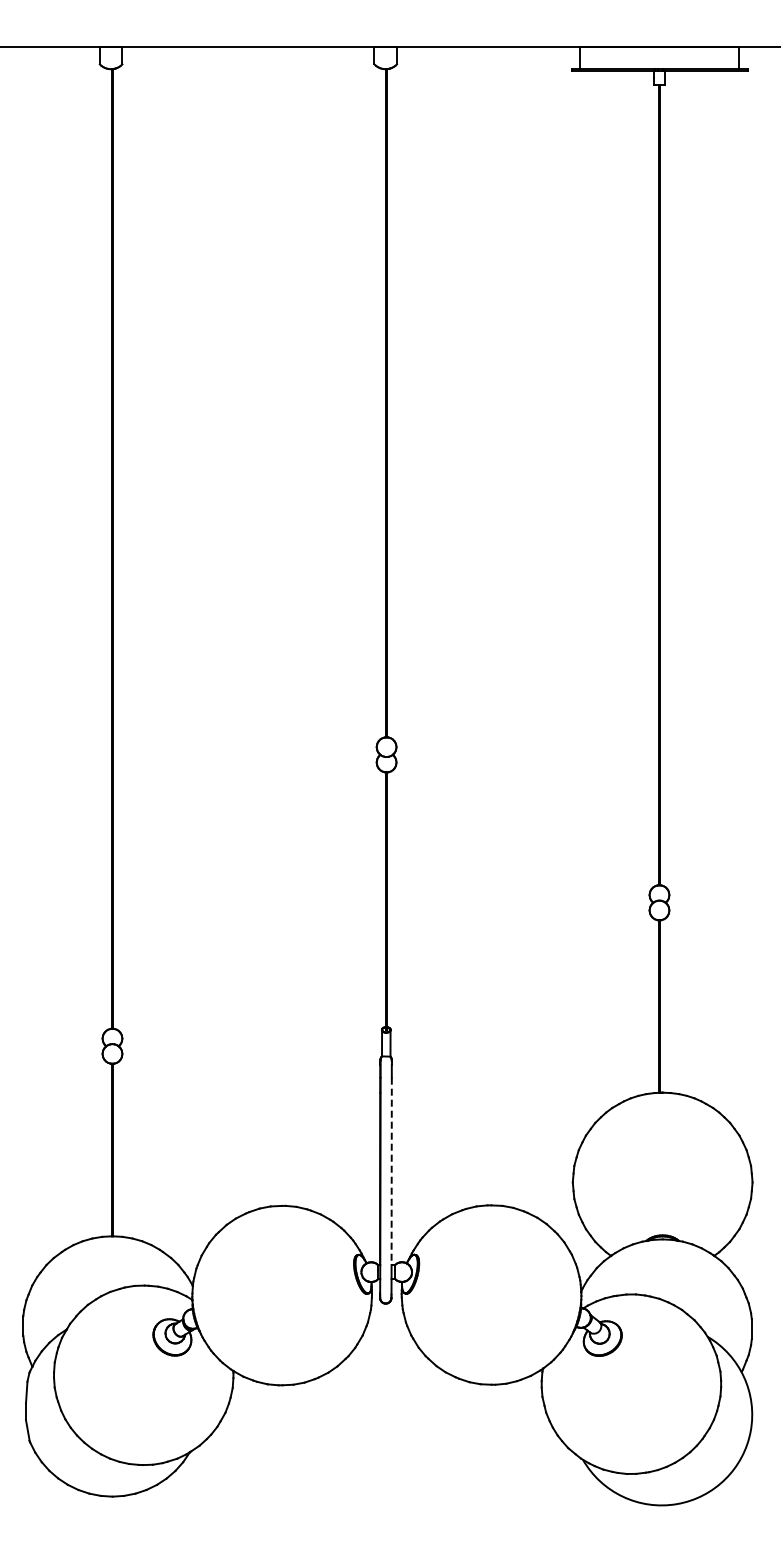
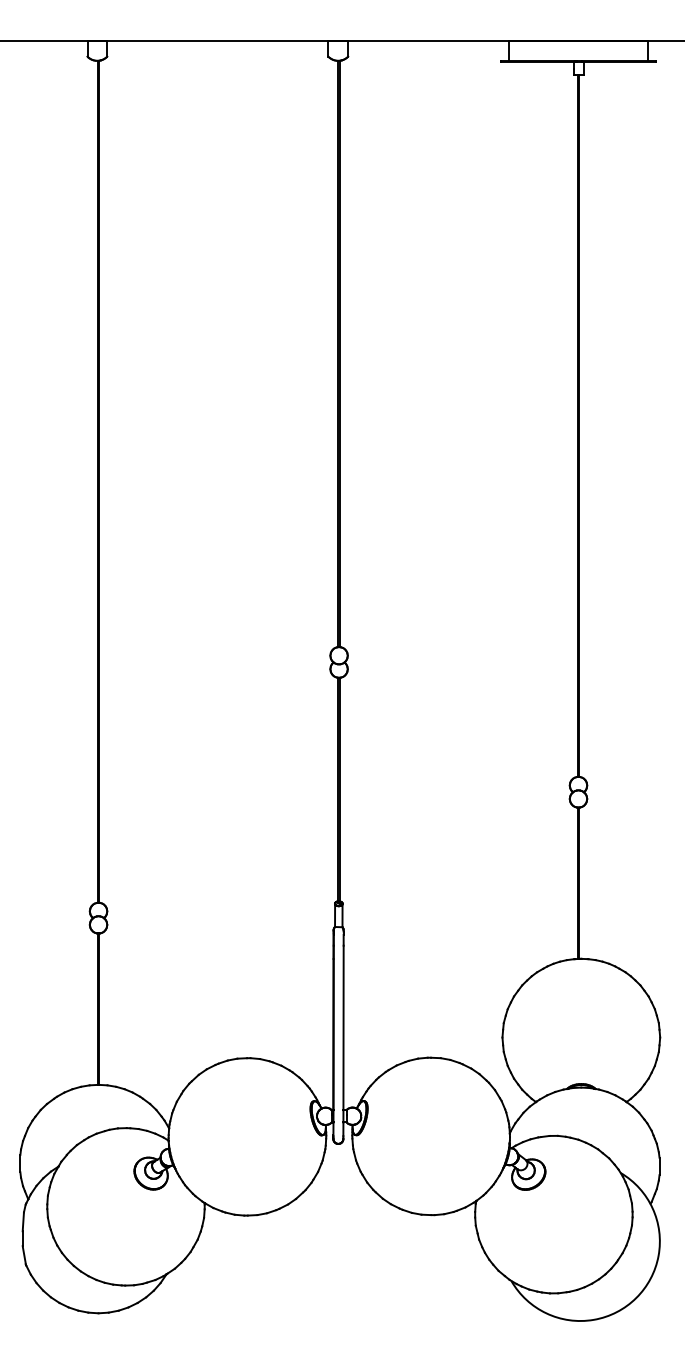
line: (391, 1171) -> (343, 1028), dashed -> solid

